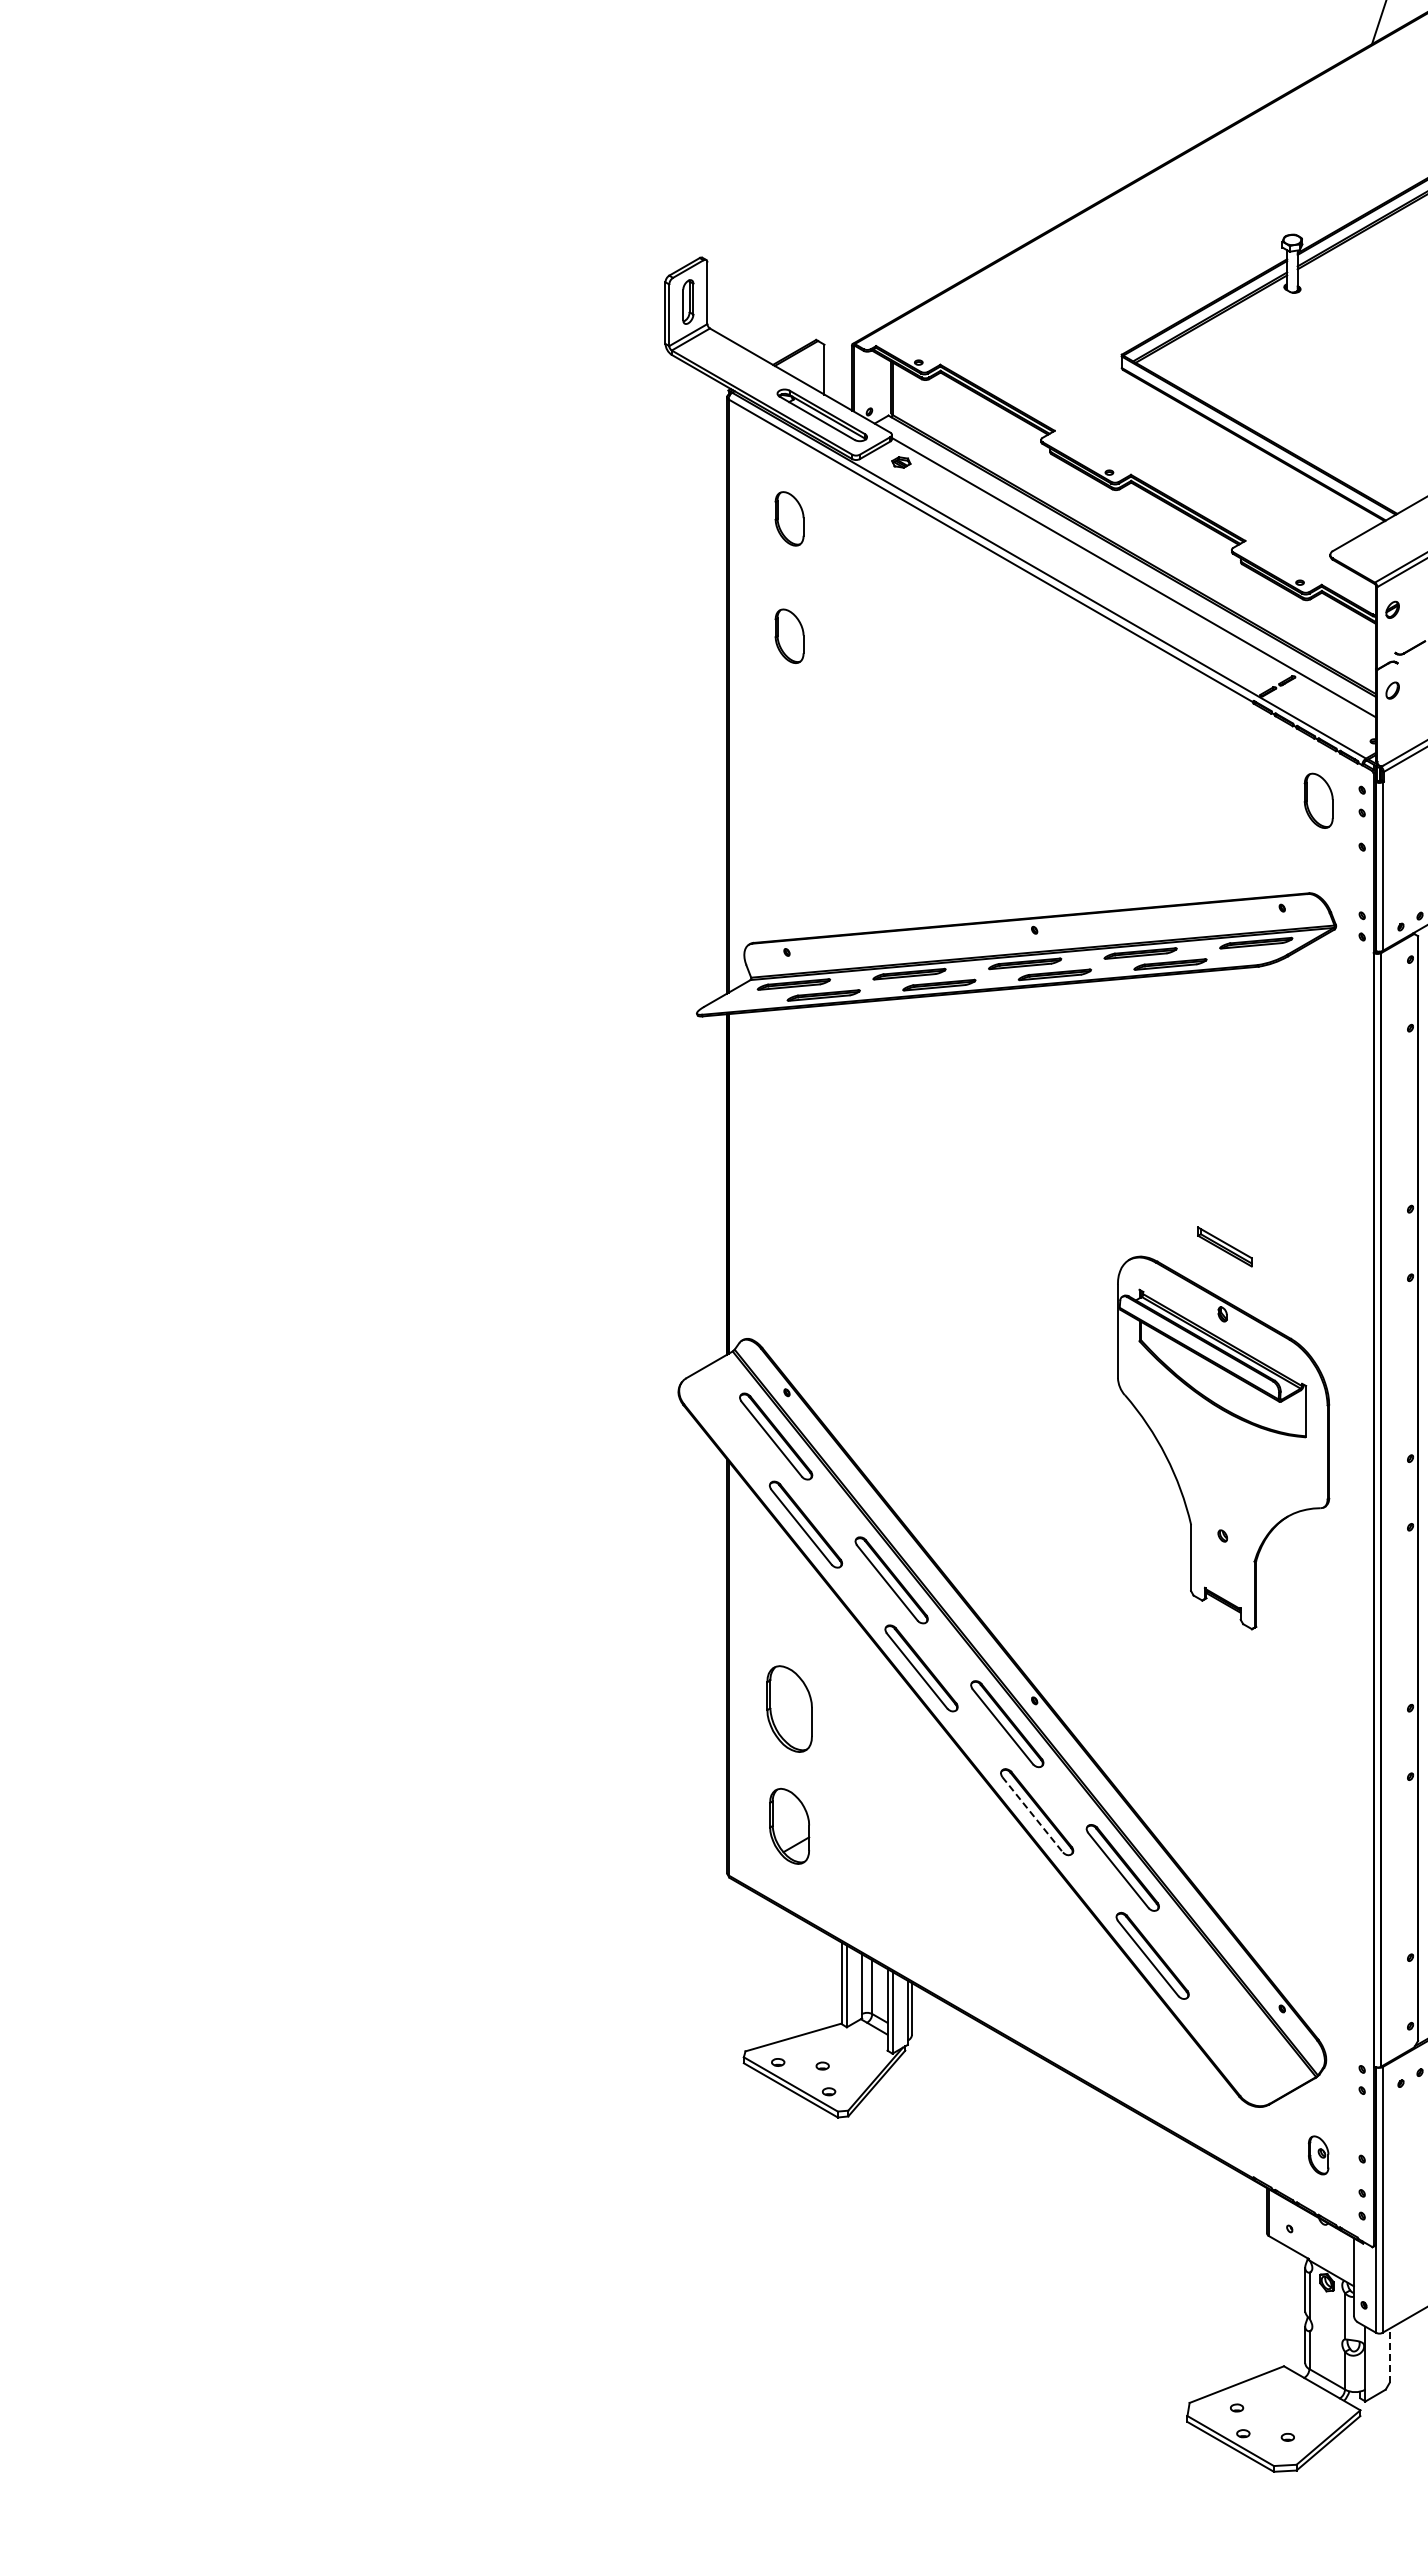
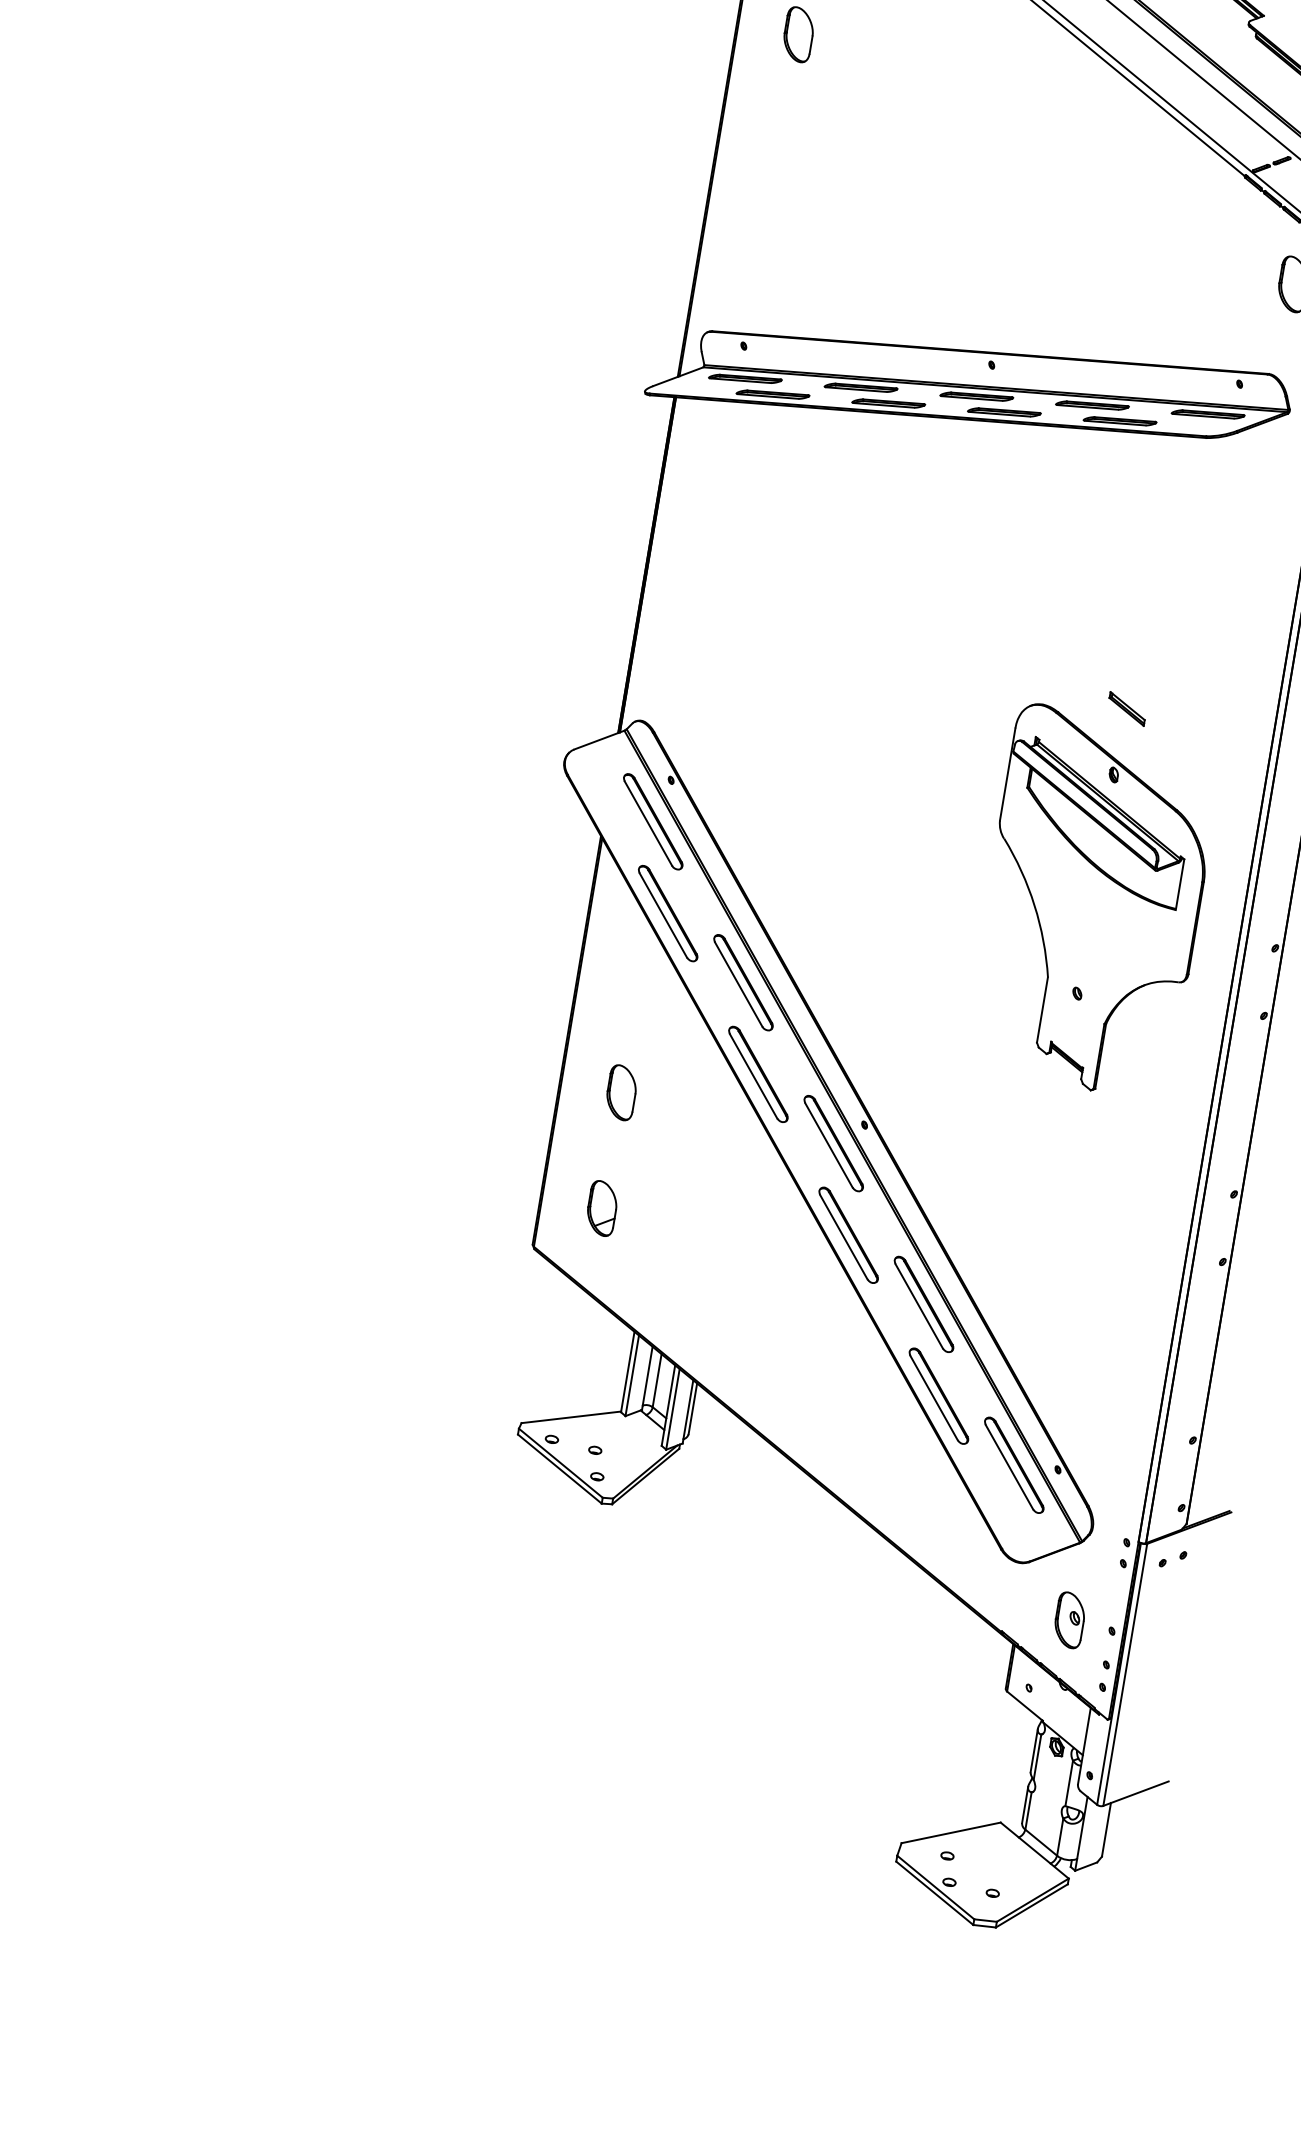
part: (1224, 1247) -> (1126, 709), size x0.71
part: (789, 1708) -> (621, 1092), size x0.62
line: (1032, 1815) -> (843, 1237), dashed -> solid
part: (789, 1826) -> (602, 1208), size x0.71
part: (1238, 2011) -> (1014, 1465), added
part: (1318, 2155) -> (1069, 1620), size x1.43
line: (1389, 2355) -> (1106, 1829), dashed -> solid

